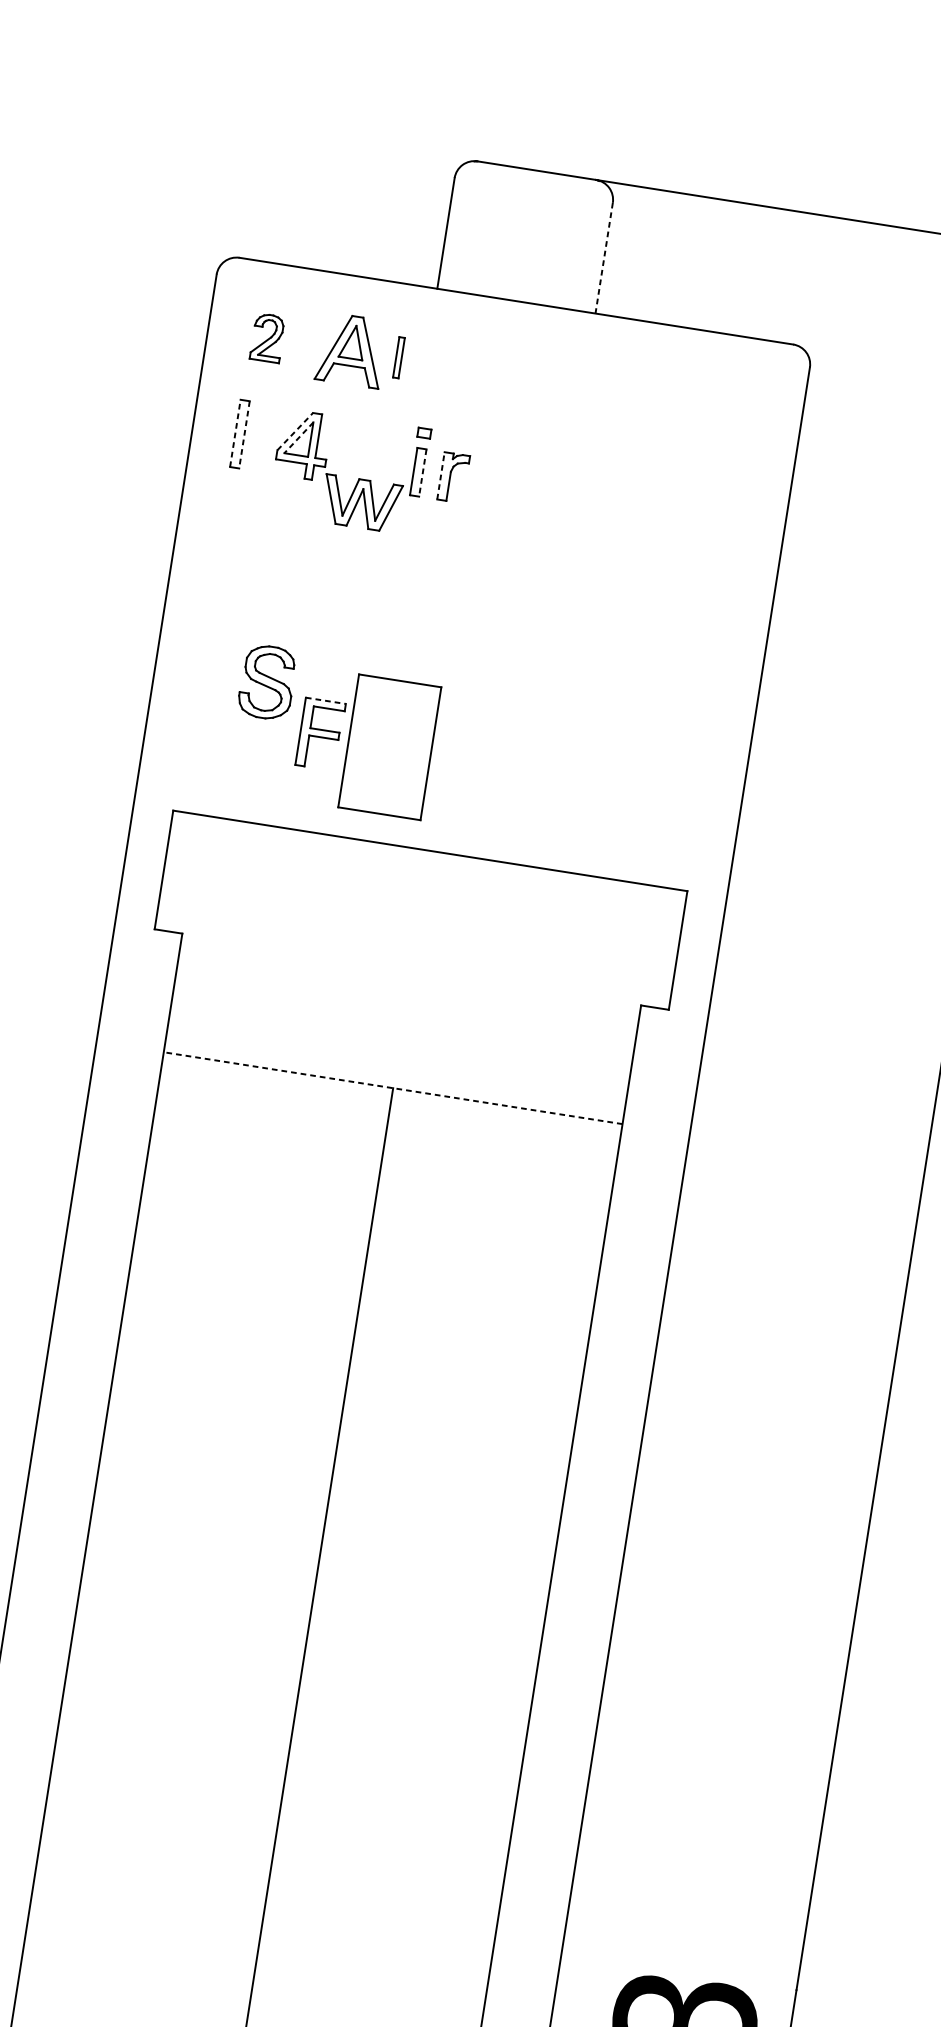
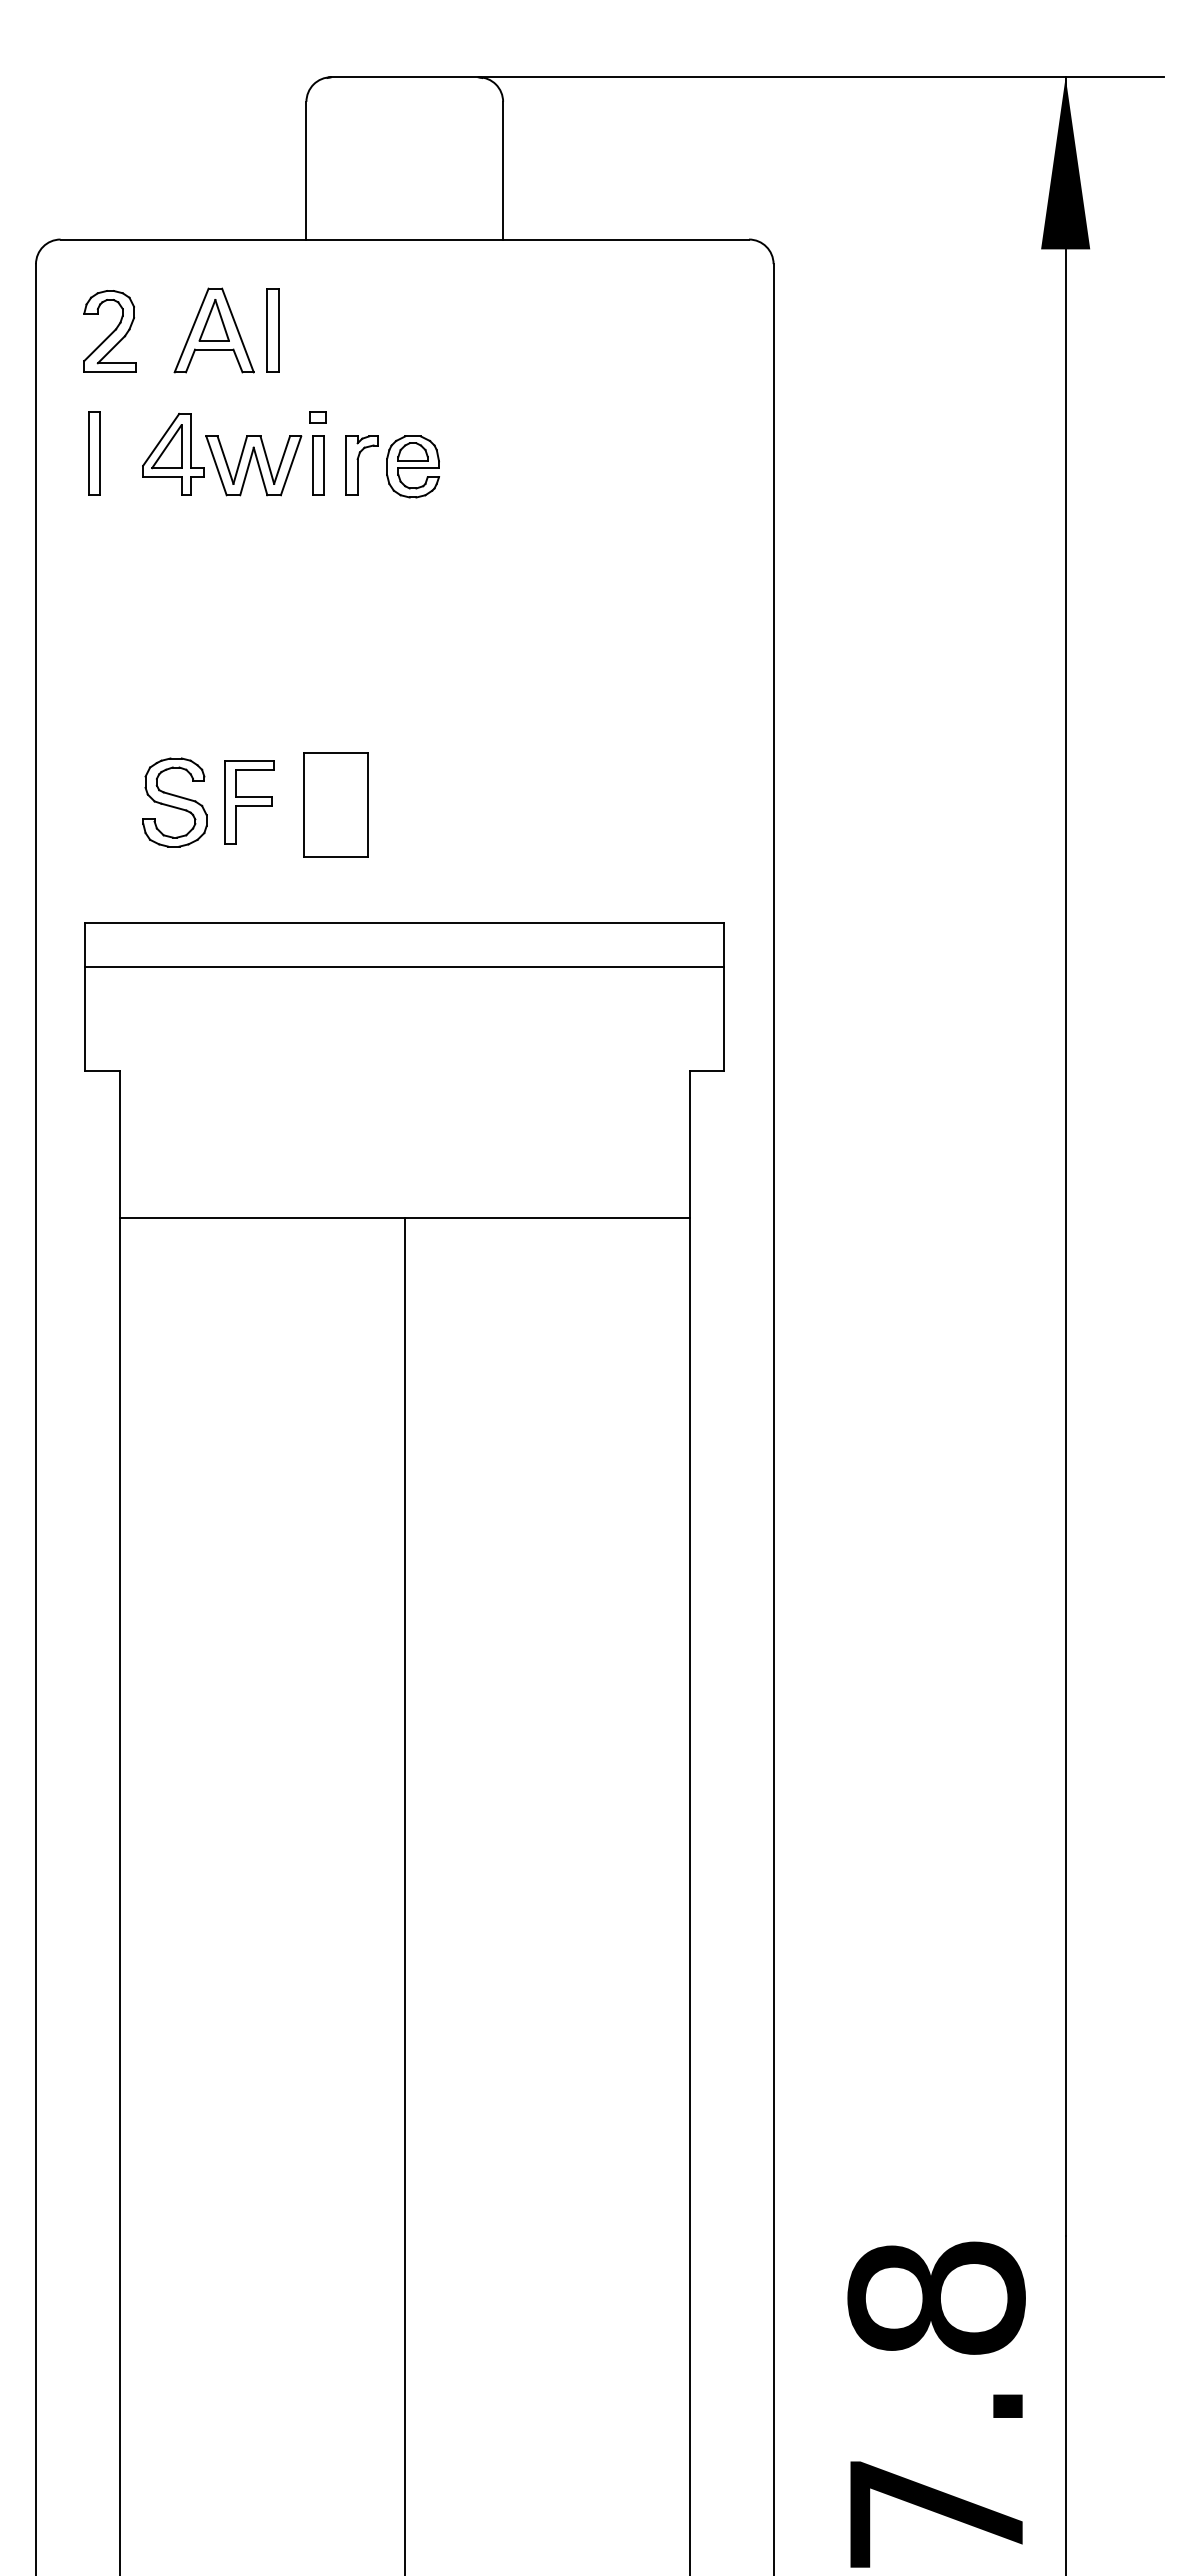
line: (604, 258) -> (503, 170), dashed -> solid
part: (267, 337) -> (109, 331), size x1.43
part: (398, 357) -> (272, 330), size x1.67
line: (295, 431) -> (161, 439), dashed -> solid
line: (235, 433) -> (88, 453), dashed -> solid
line: (244, 434) -> (100, 453), dashed -> solid
line: (298, 438) -> (166, 447), dashed -> solid
line: (422, 473) -> (323, 466), dashed -> solid
line: (441, 475) -> (346, 465), dashed -> solid
part: (494, 484) -> (412, 466), added
part: (360, 503) -> (253, 465), moved
part: (266, 682) -> (174, 802), moved
line: (325, 700) -> (249, 760), dashed -> solid
part: (389, 746) -> (335, 804), size x0.62
line: (424, 886) -> (404, 967), added
line: (392, 1088) -> (404, 1218), dashed -> solid

